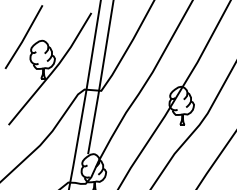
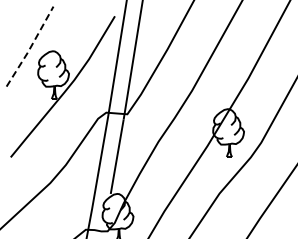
line: (25, 36) -> (31, 46), solid -> dashed

